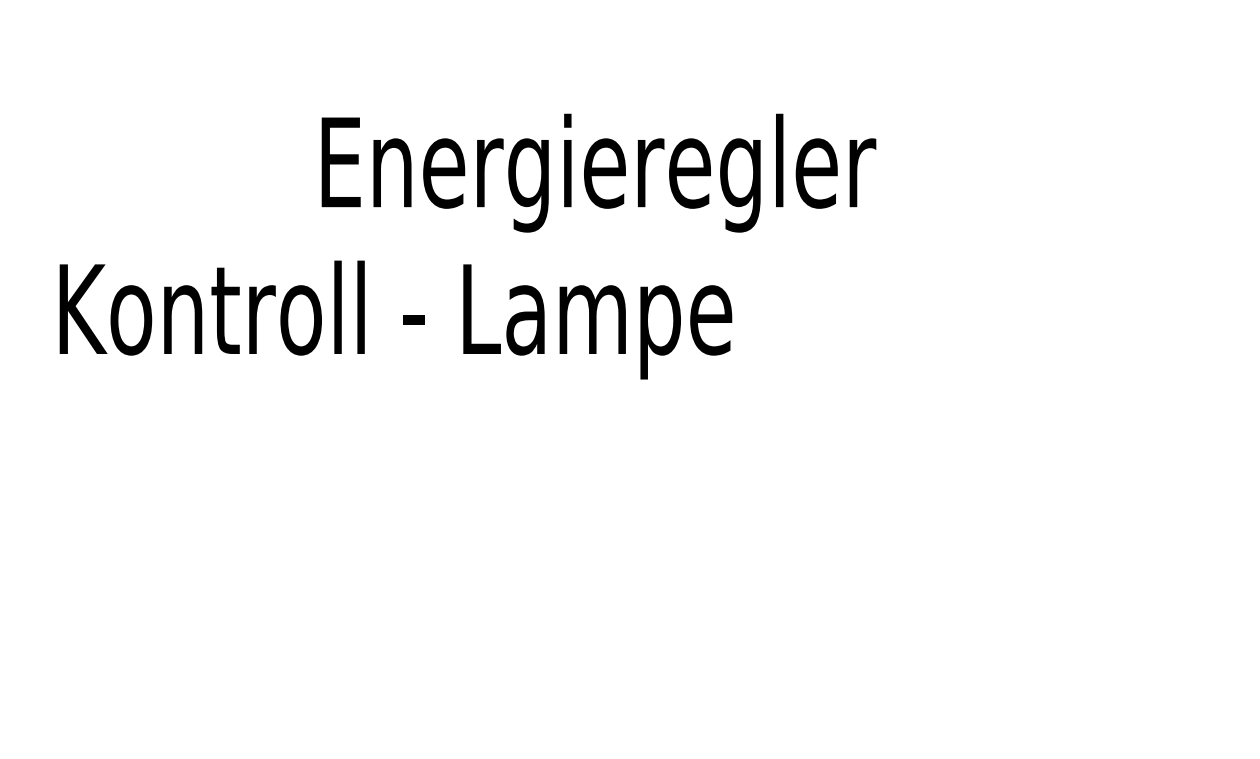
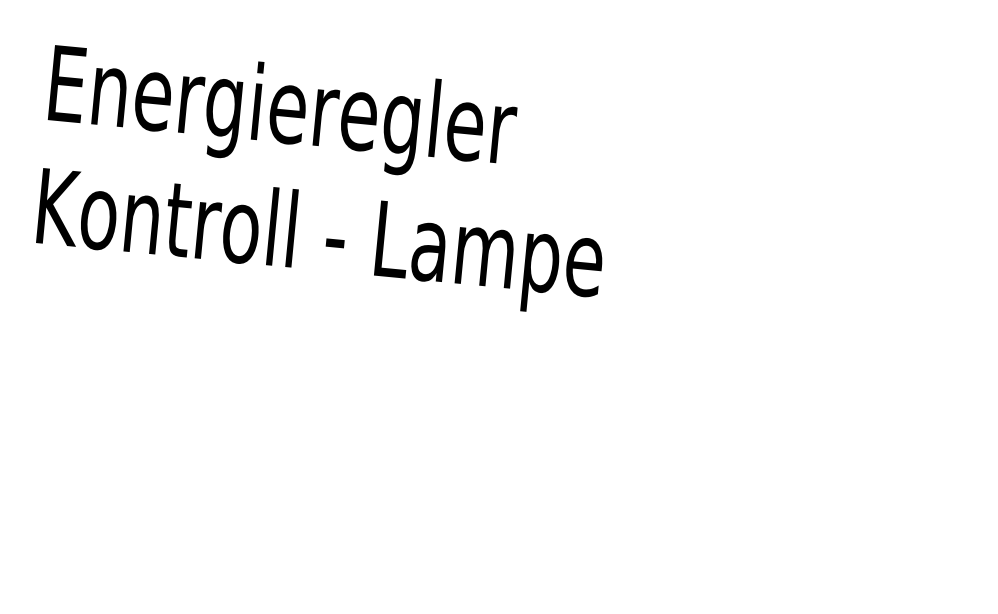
text: (598, 172) -> (282, 113), moved

